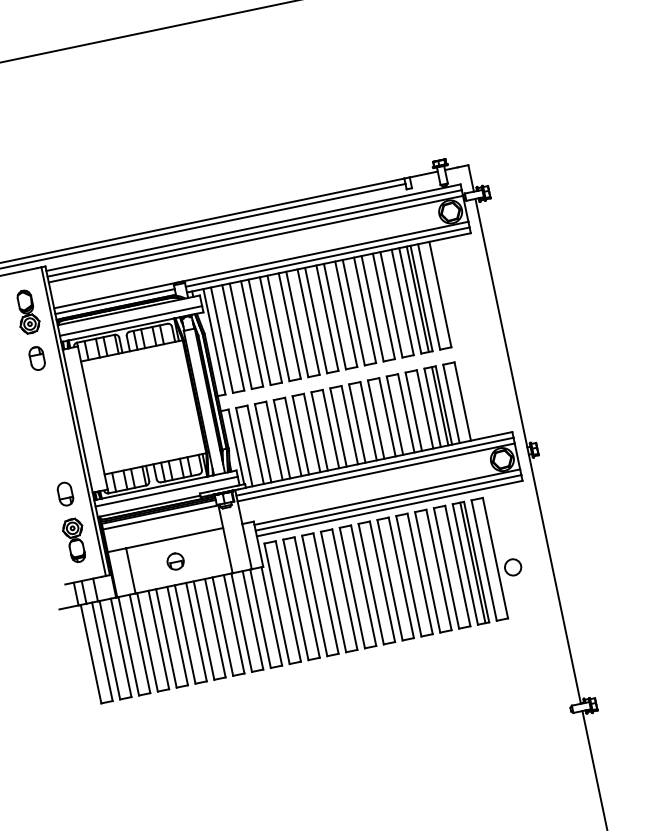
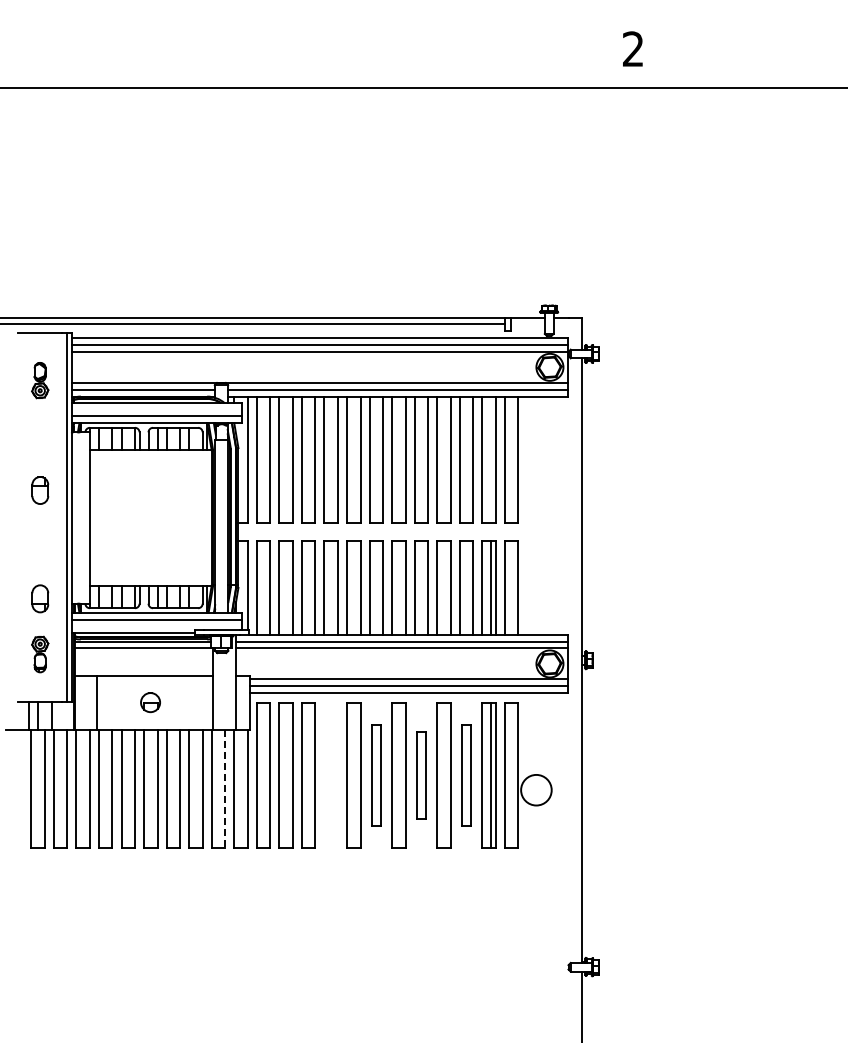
line: (417, 299) -> (491, 459), removed
part: (26, 311) -> (39, 380), size x0.7
part: (37, 358) -> (40, 490), moved
part: (74, 540) -> (39, 654), size x0.7
circle: (512, 566) -> (535, 789), size x1.6
part: (452, 567) -> (466, 775), size x0.7
part: (414, 575) -> (421, 775), size x0.6
part: (377, 583) -> (376, 775), size x0.7
part: (338, 591) -> (330, 775), removed
line: (253, 620) -> (225, 788), solid -> dashed

